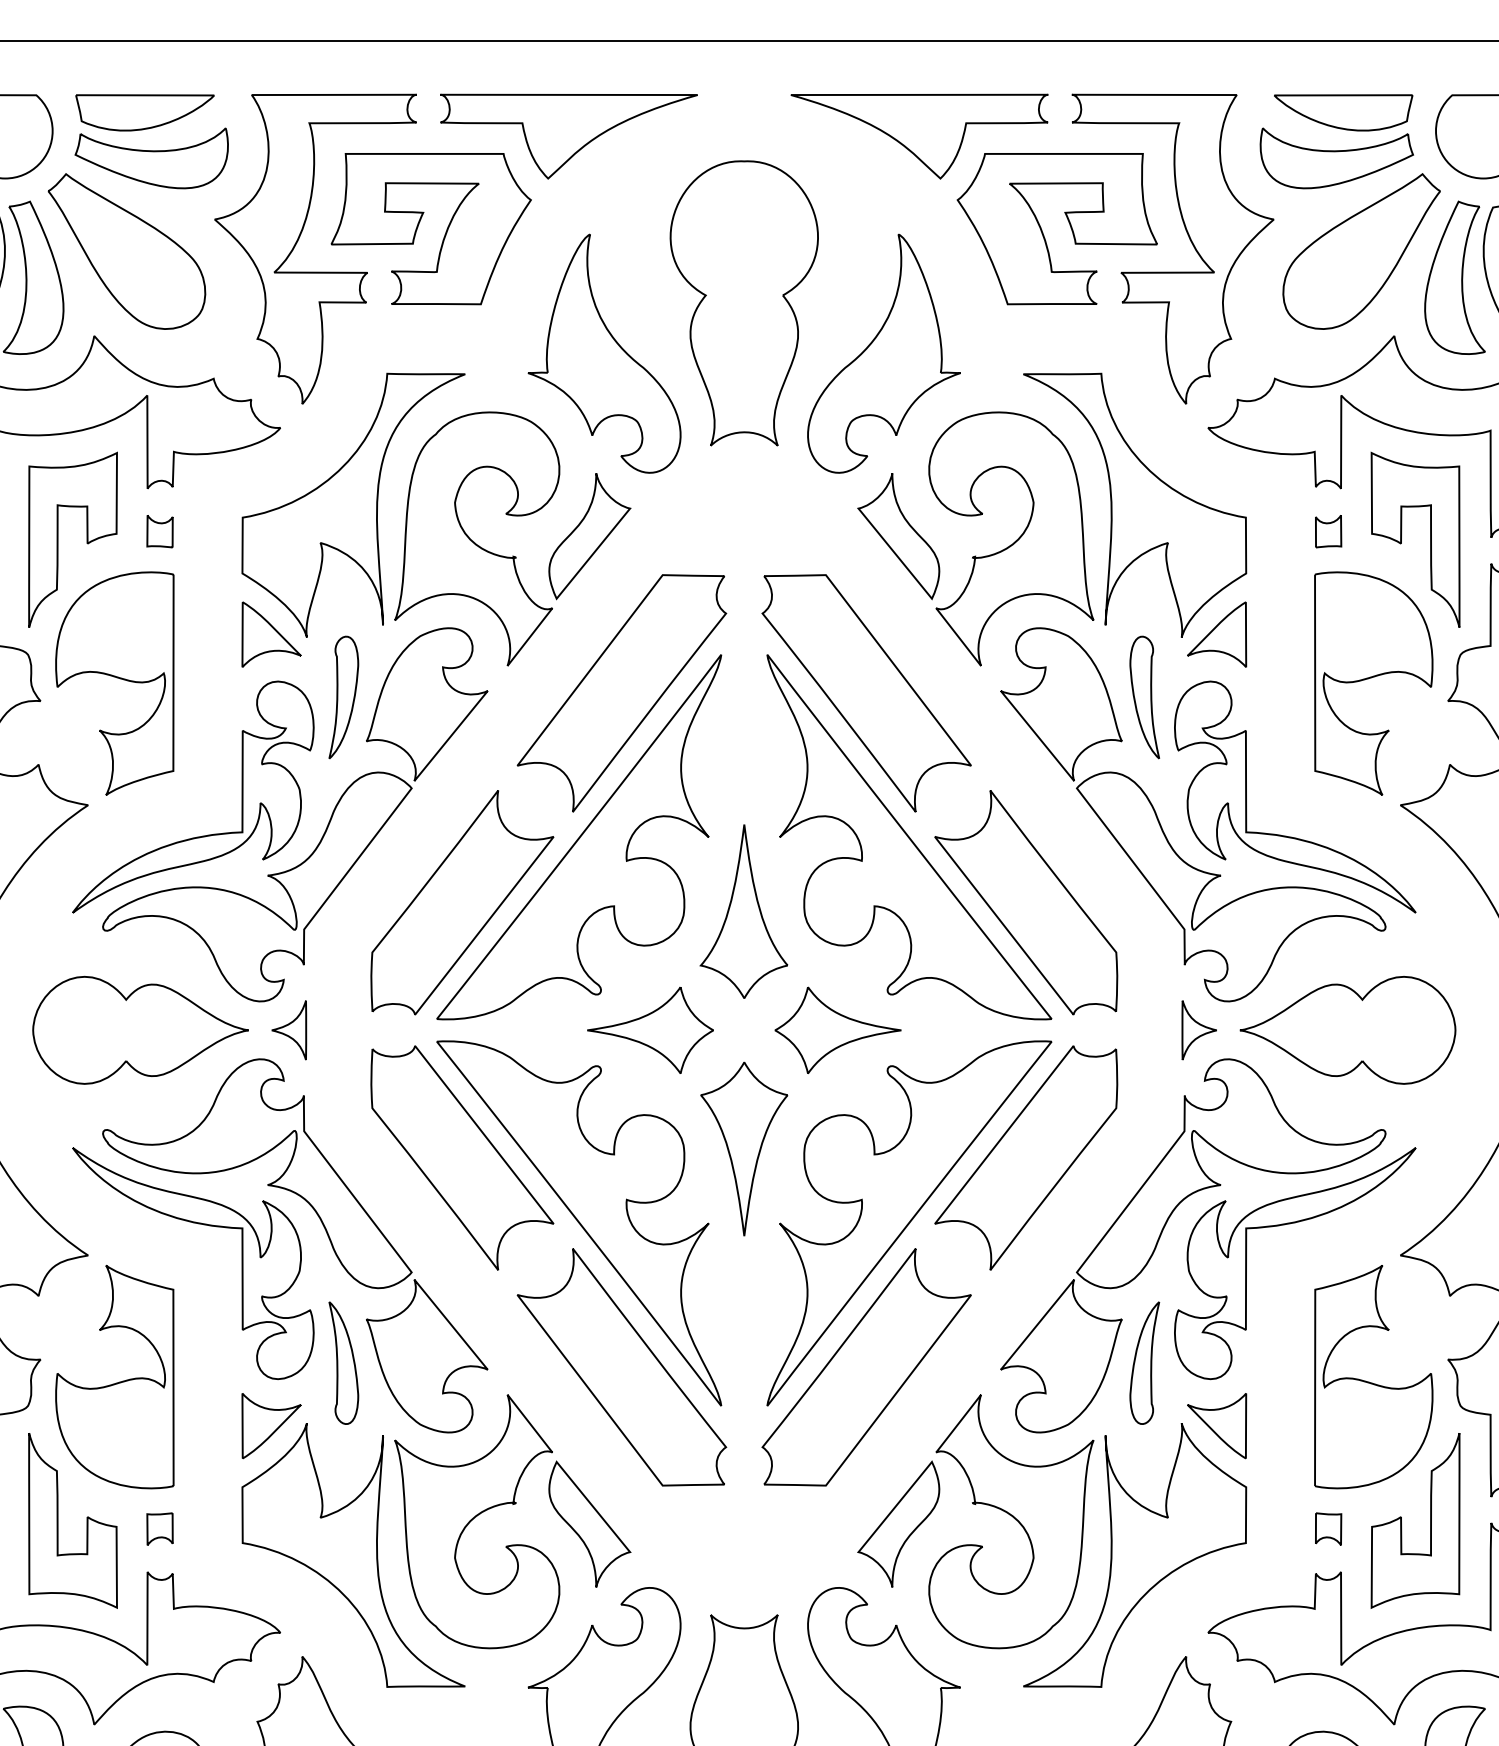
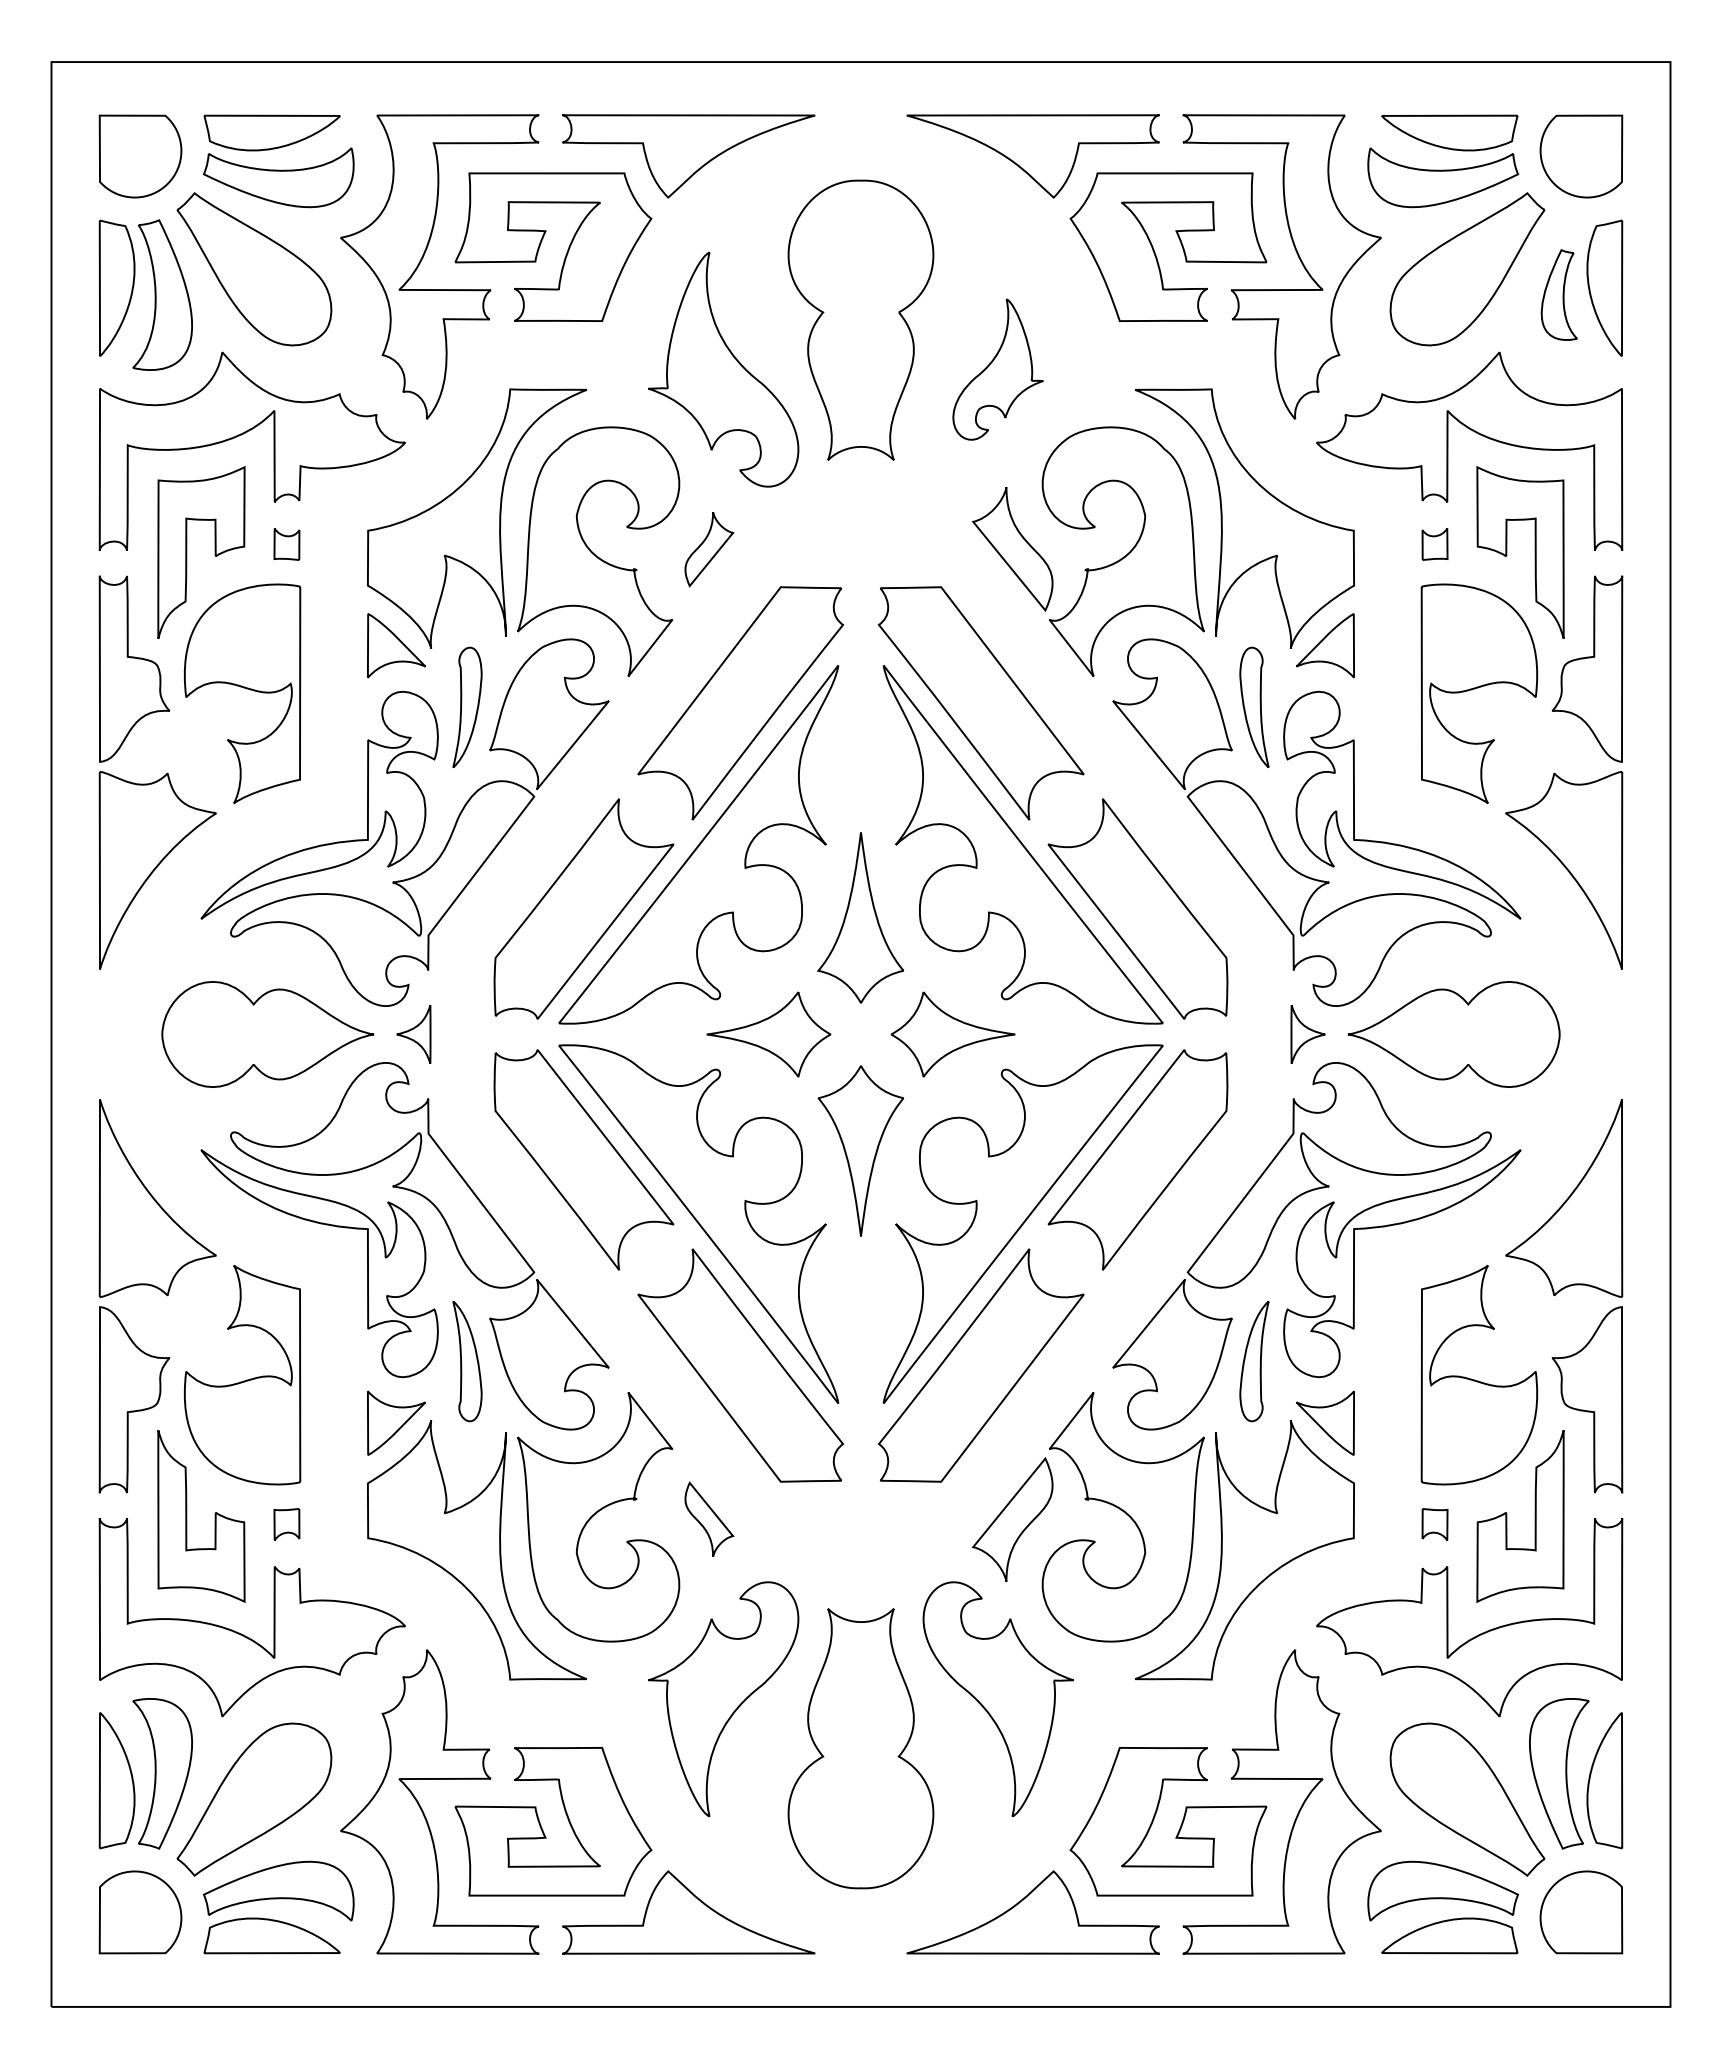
part: (1455, 277) -> (1559, 294), size x0.6
part: (883, 353) -> (997, 369), size x0.6
part: (590, 536) -> (709, 549), size x0.6
part: (590, 1524) -> (709, 1519), size x0.6

